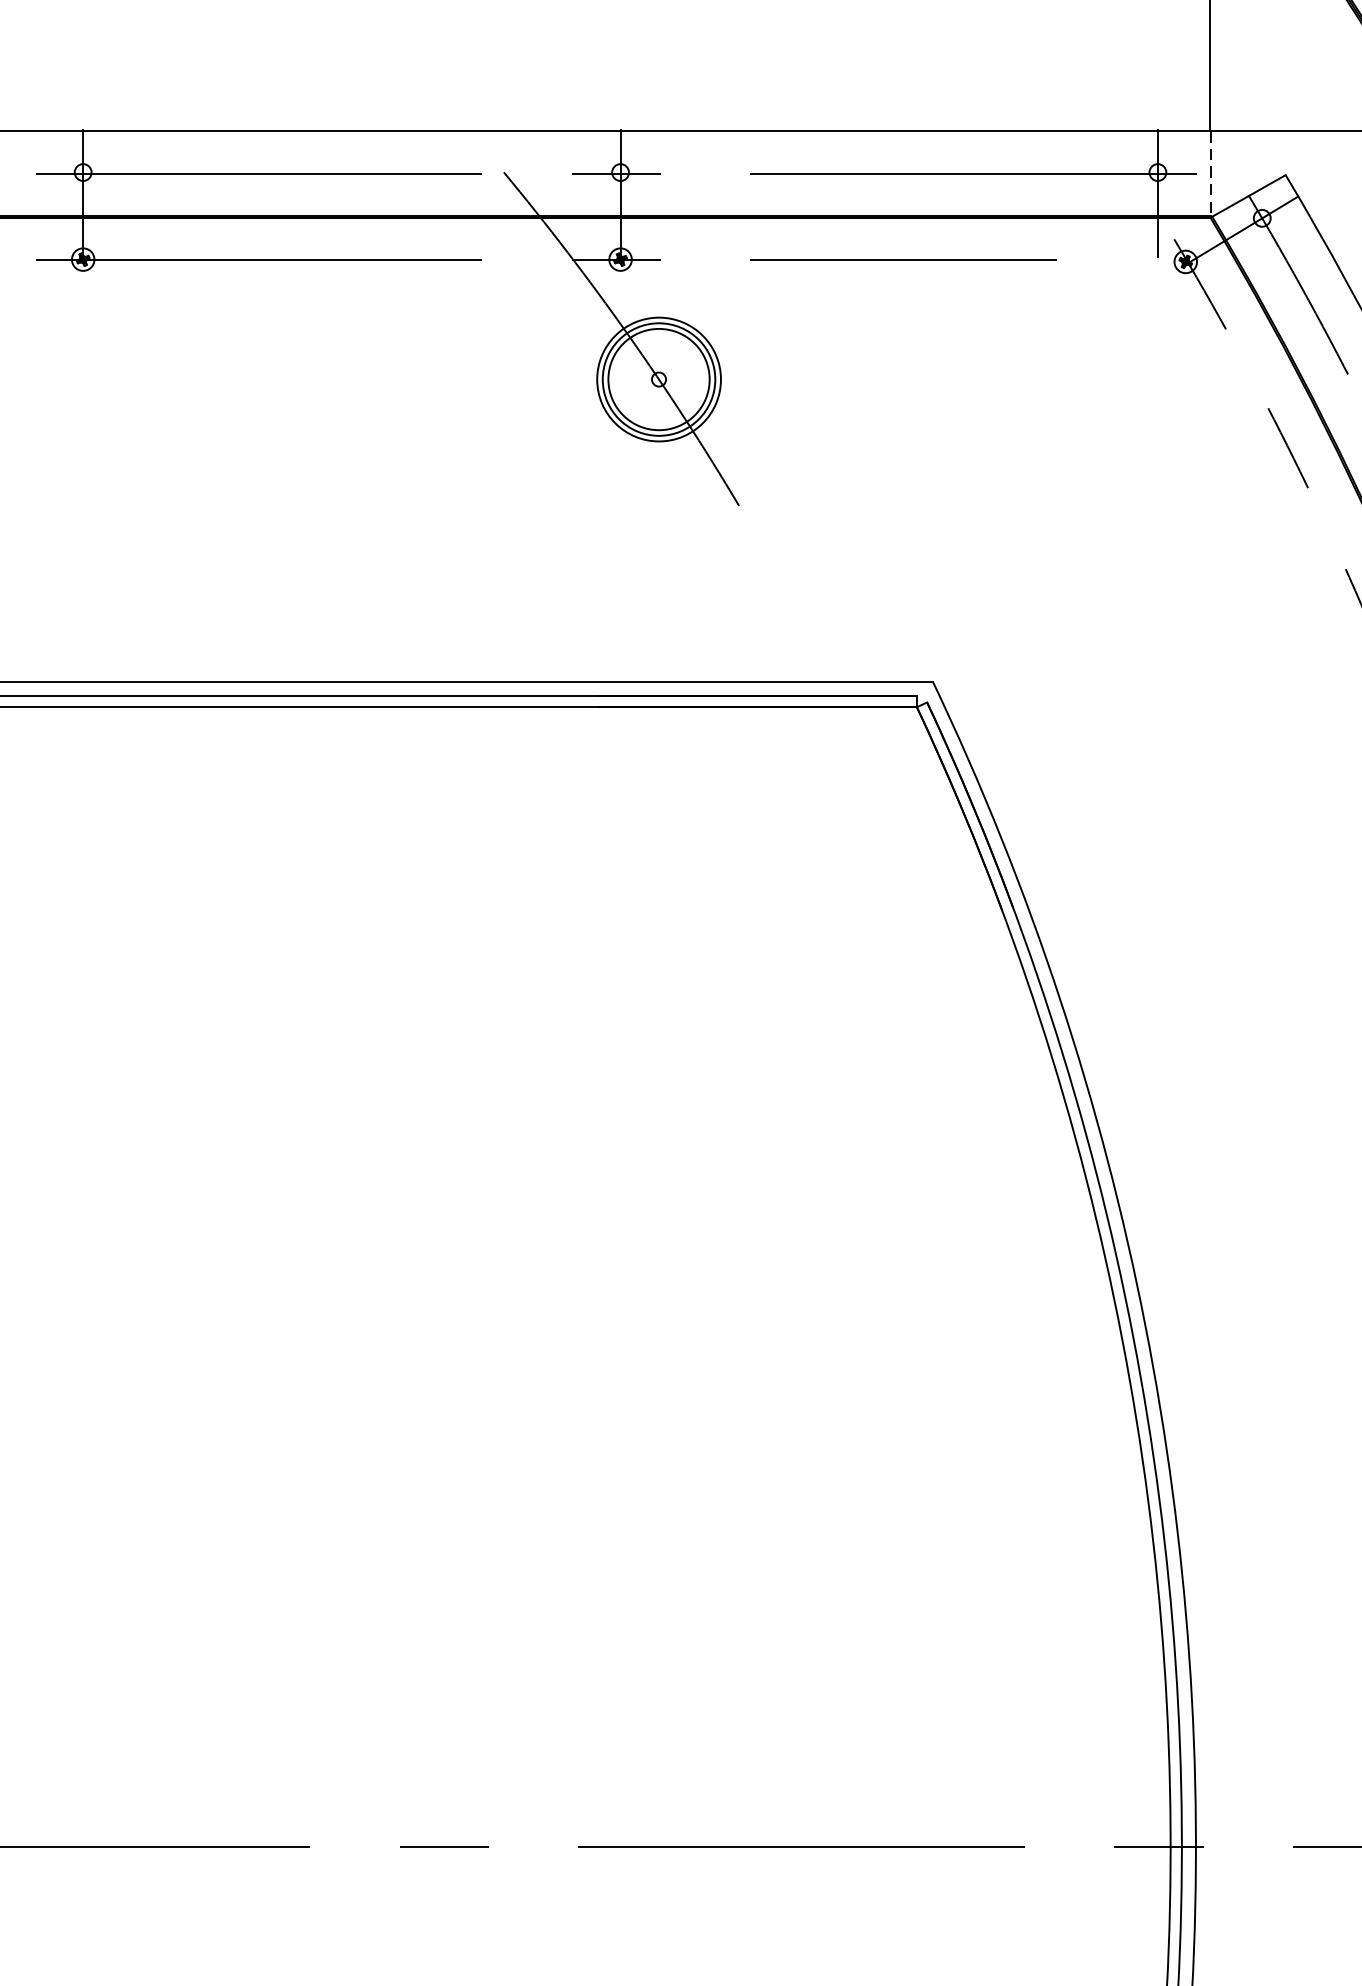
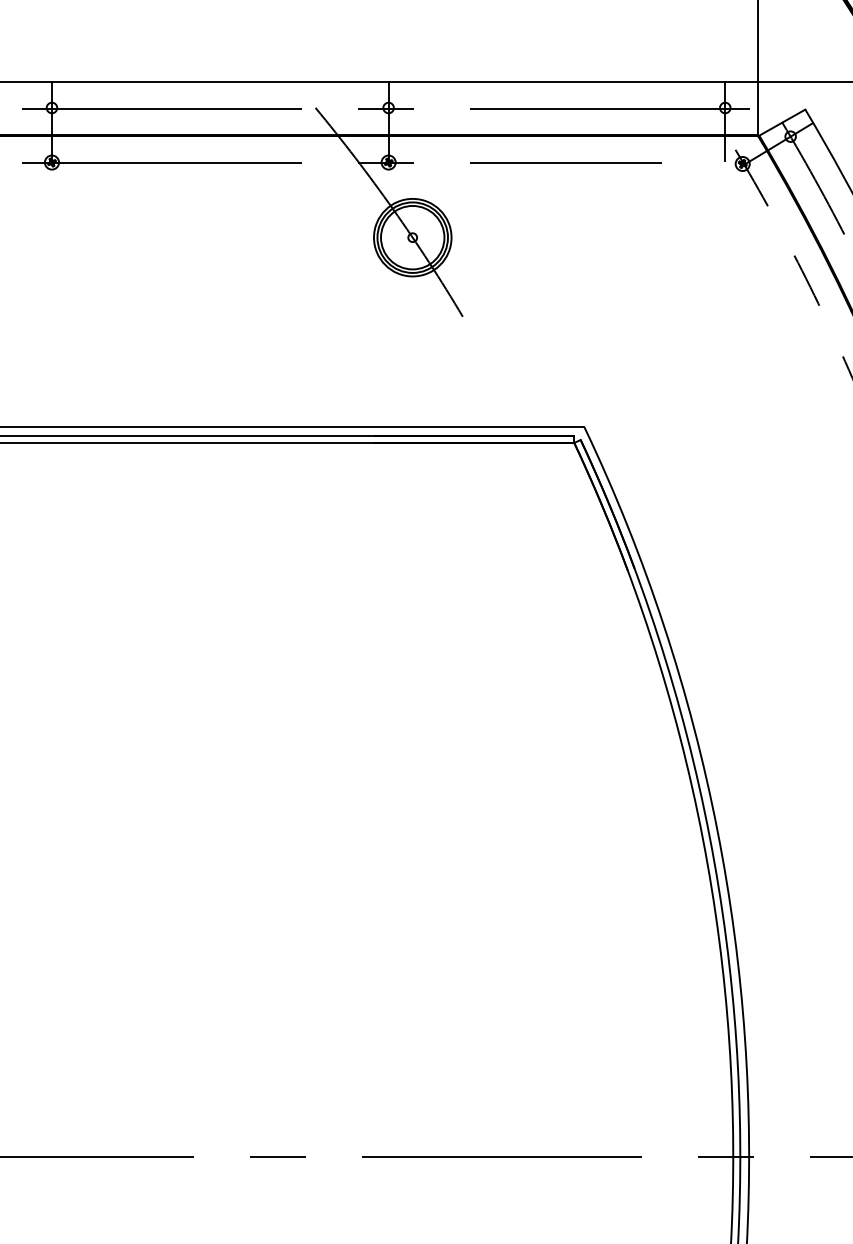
line: (1210, 174) -> (758, 109), dashed -> solid

